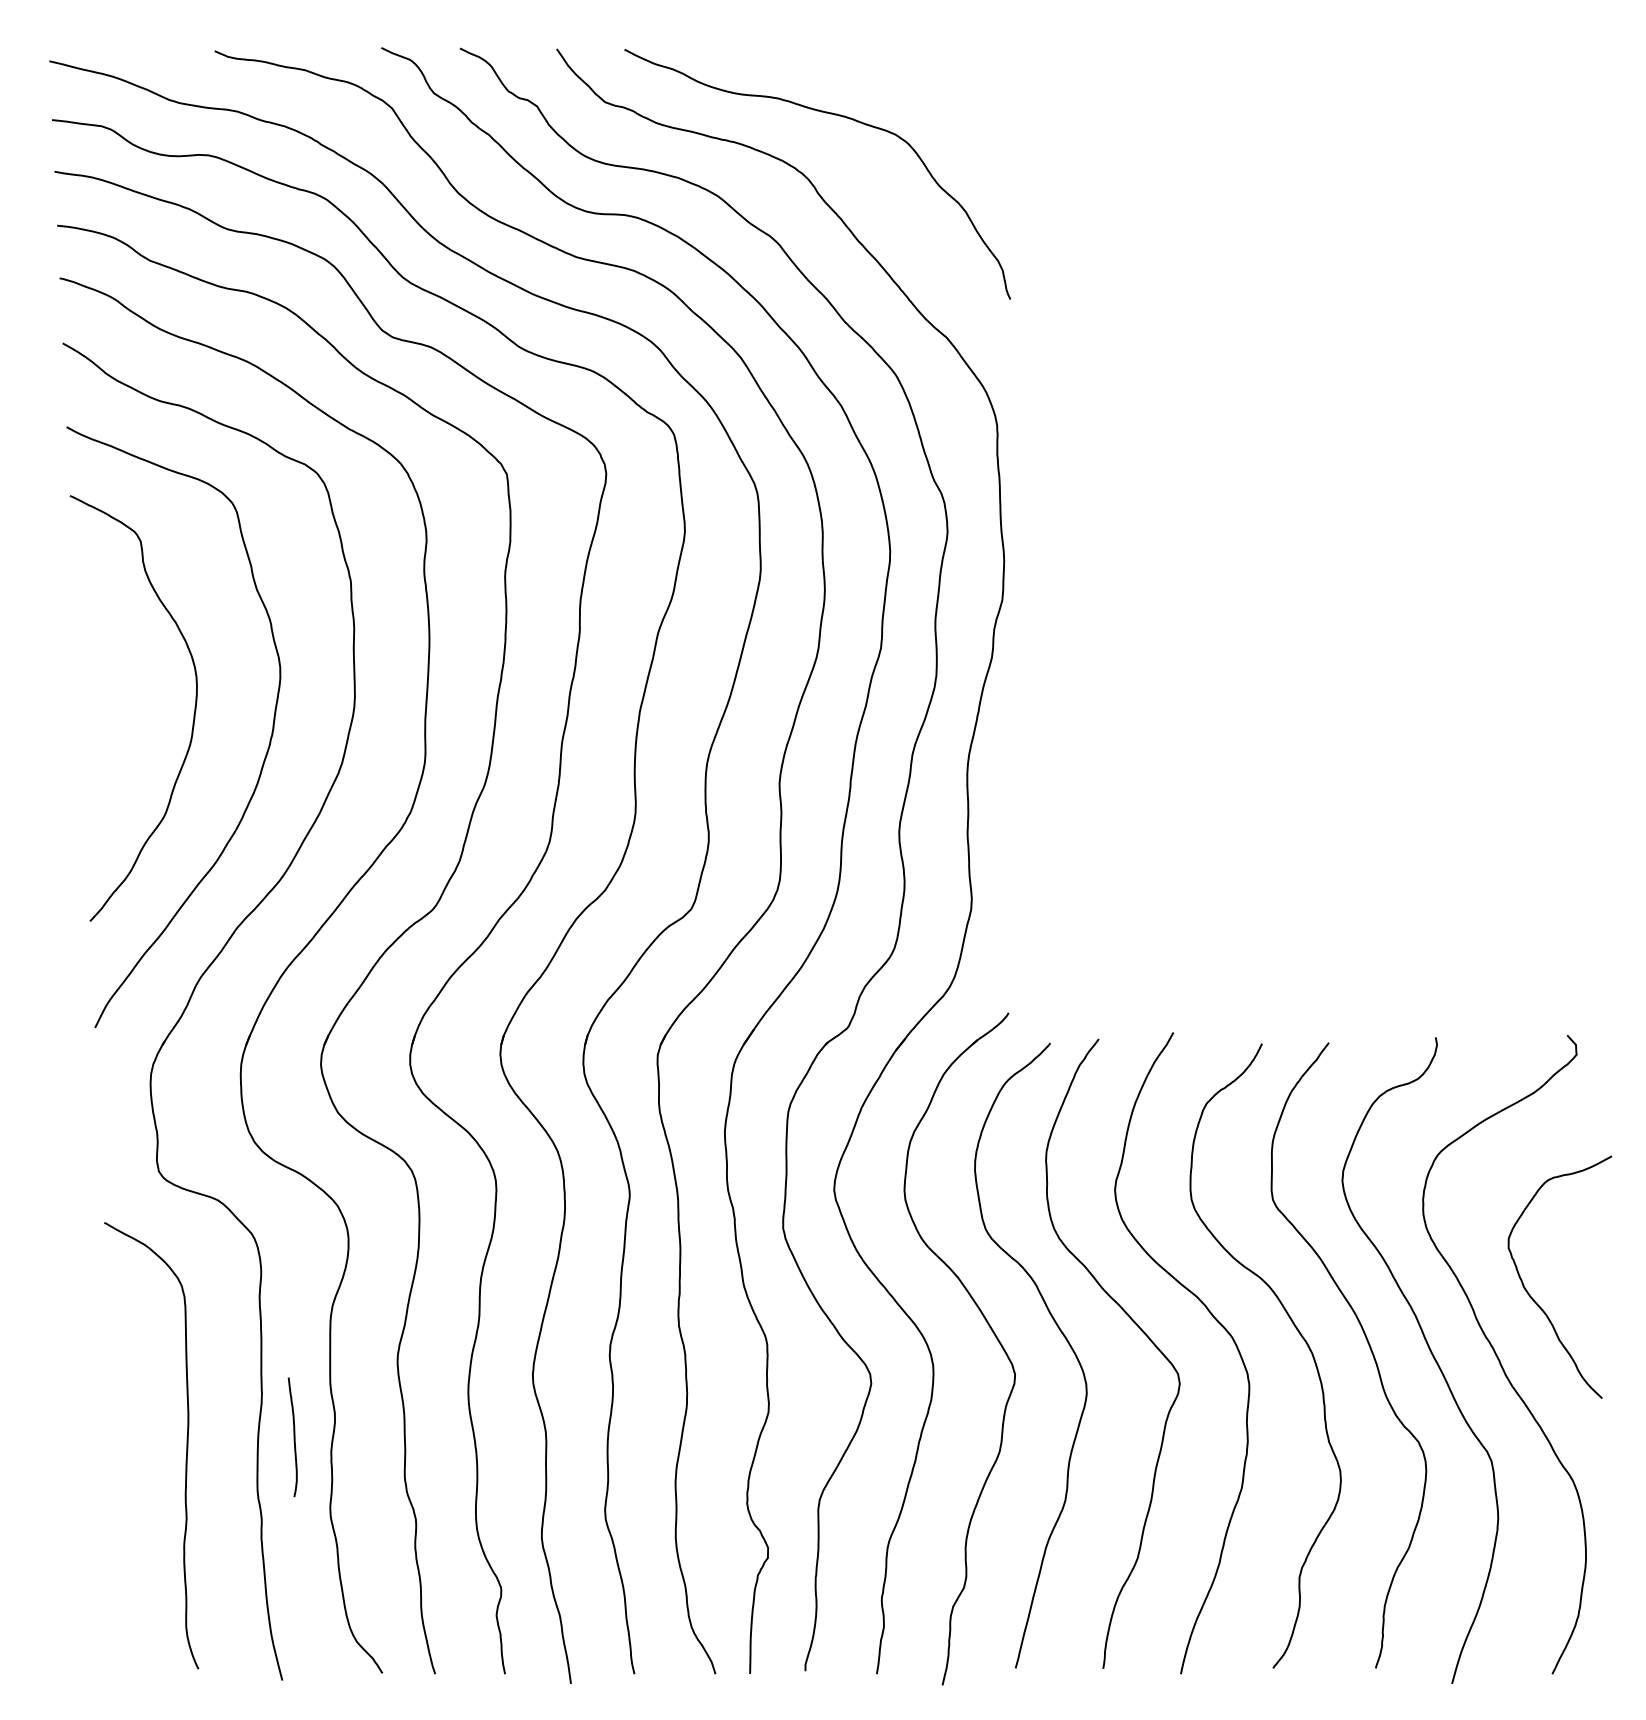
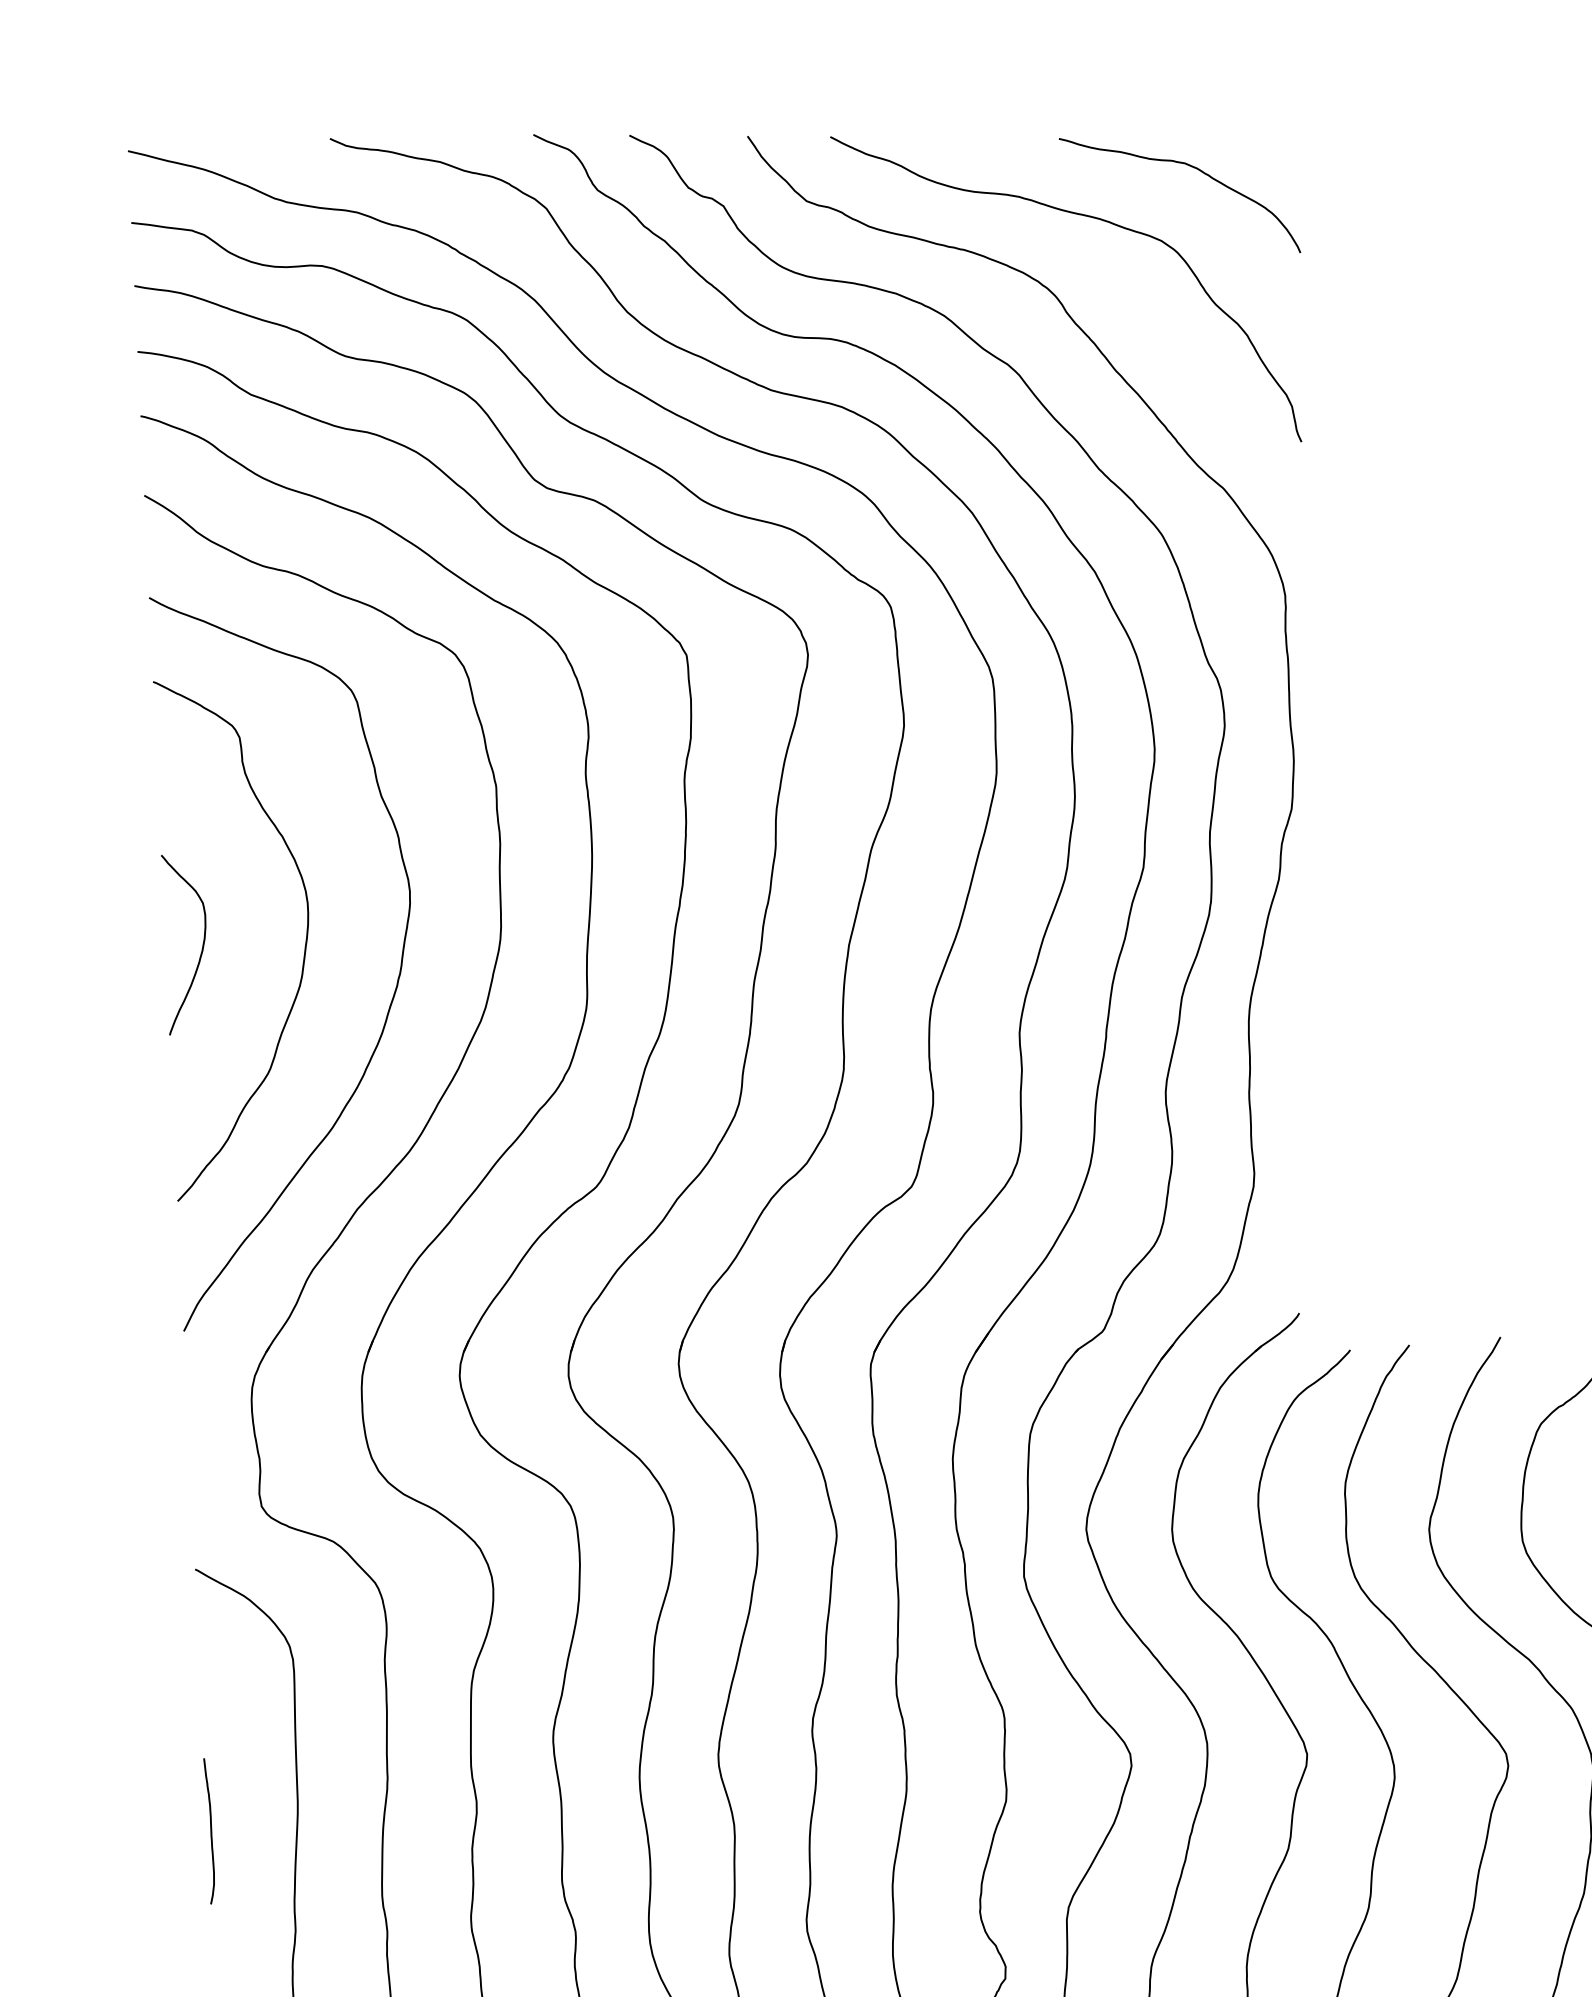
curve: (921, 75) -> (1192, 168), added
curve: (109, 713) -> (201, 947), added
curve: (293, 1437) -> (209, 1831), moved

